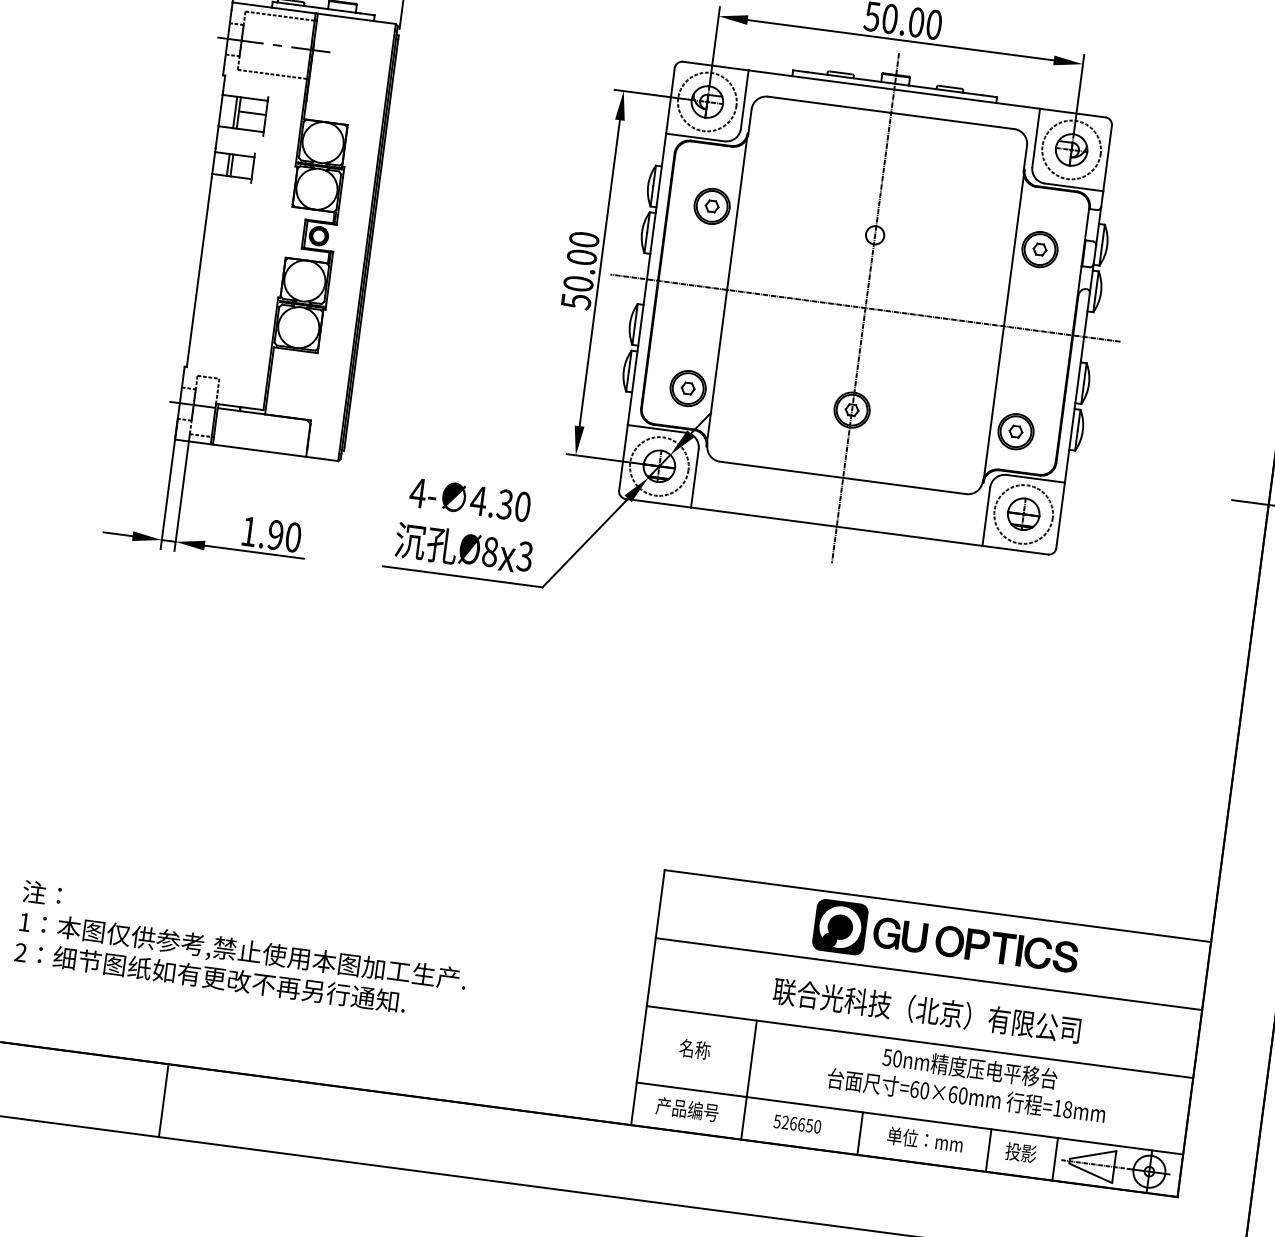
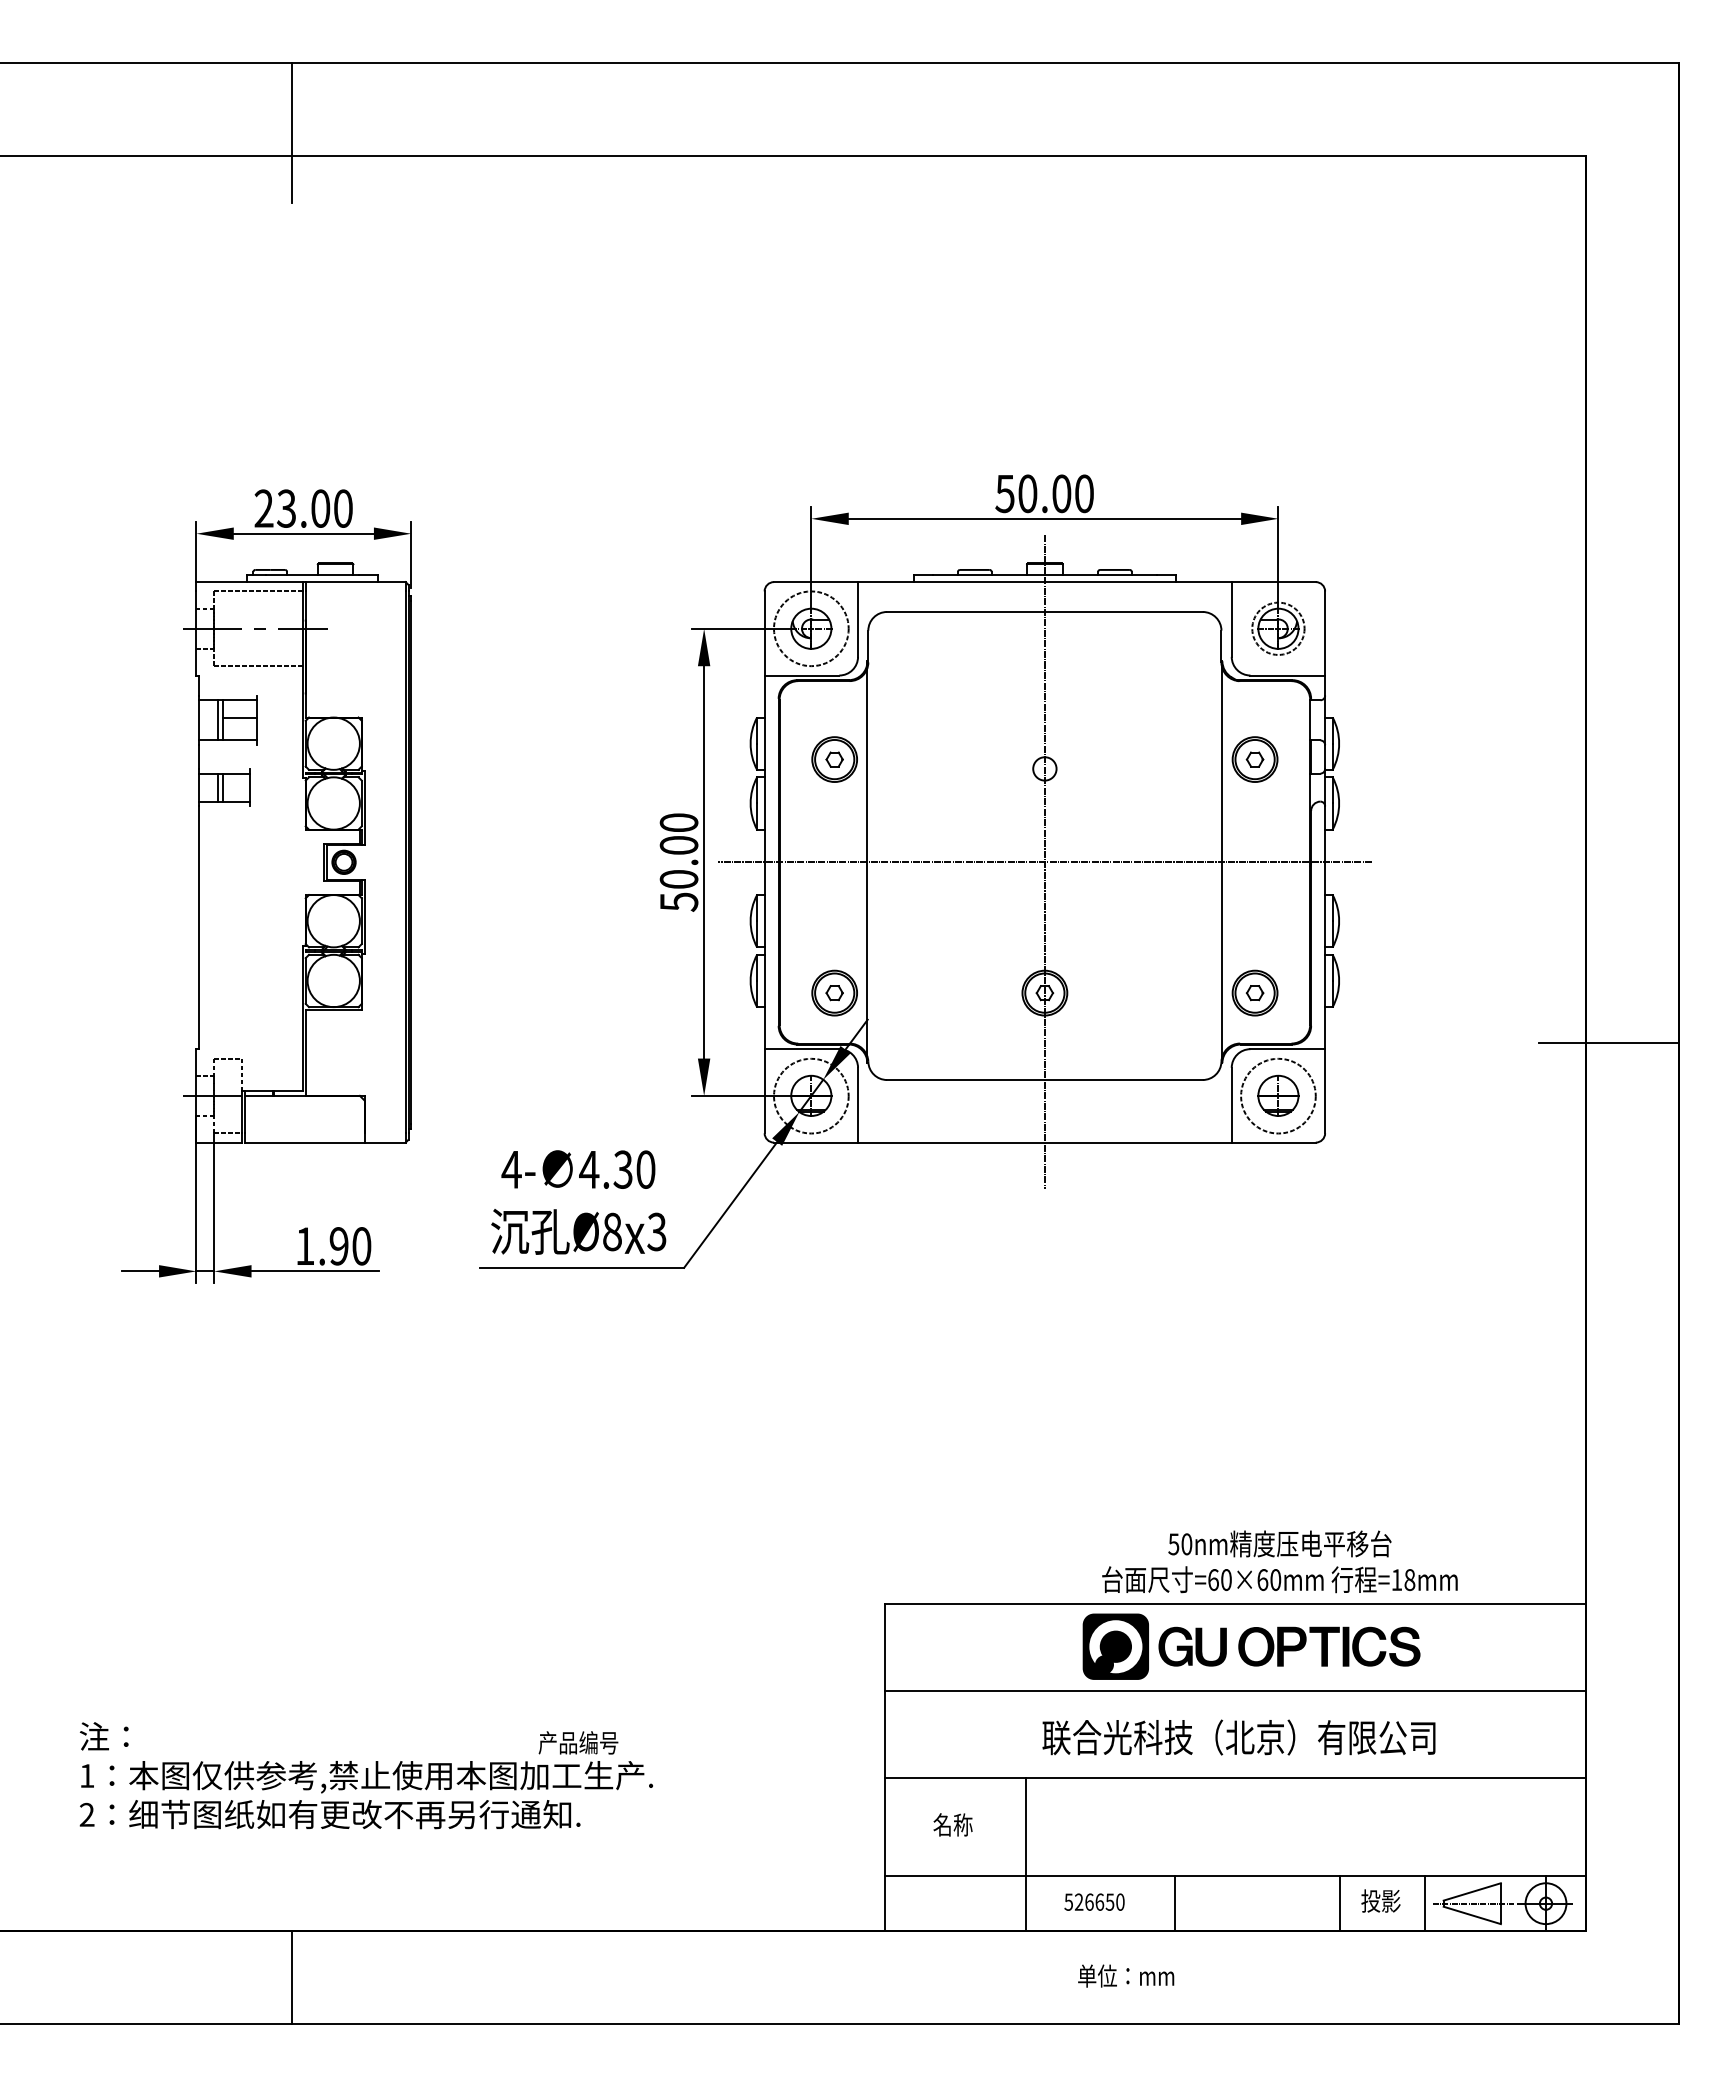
circle: (1071, 149) -> (1278, 628), size x0.7
text: (968, 1081) -> (1279, 1561), moved
text: (687, 1109) -> (578, 1742), moved
part: (925, 1139) -> (1126, 1975), moved

